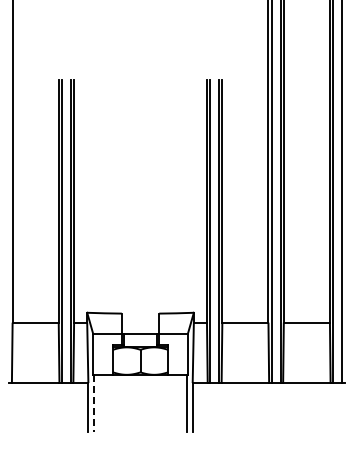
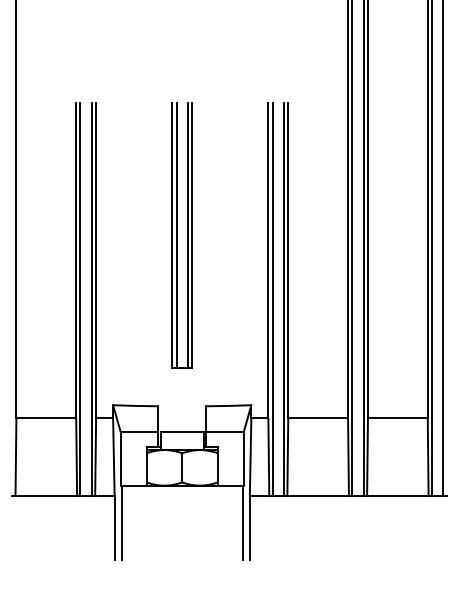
part: (140, 181) -> (182, 235), added
line: (93, 403) -> (121, 522), dashed -> solid

